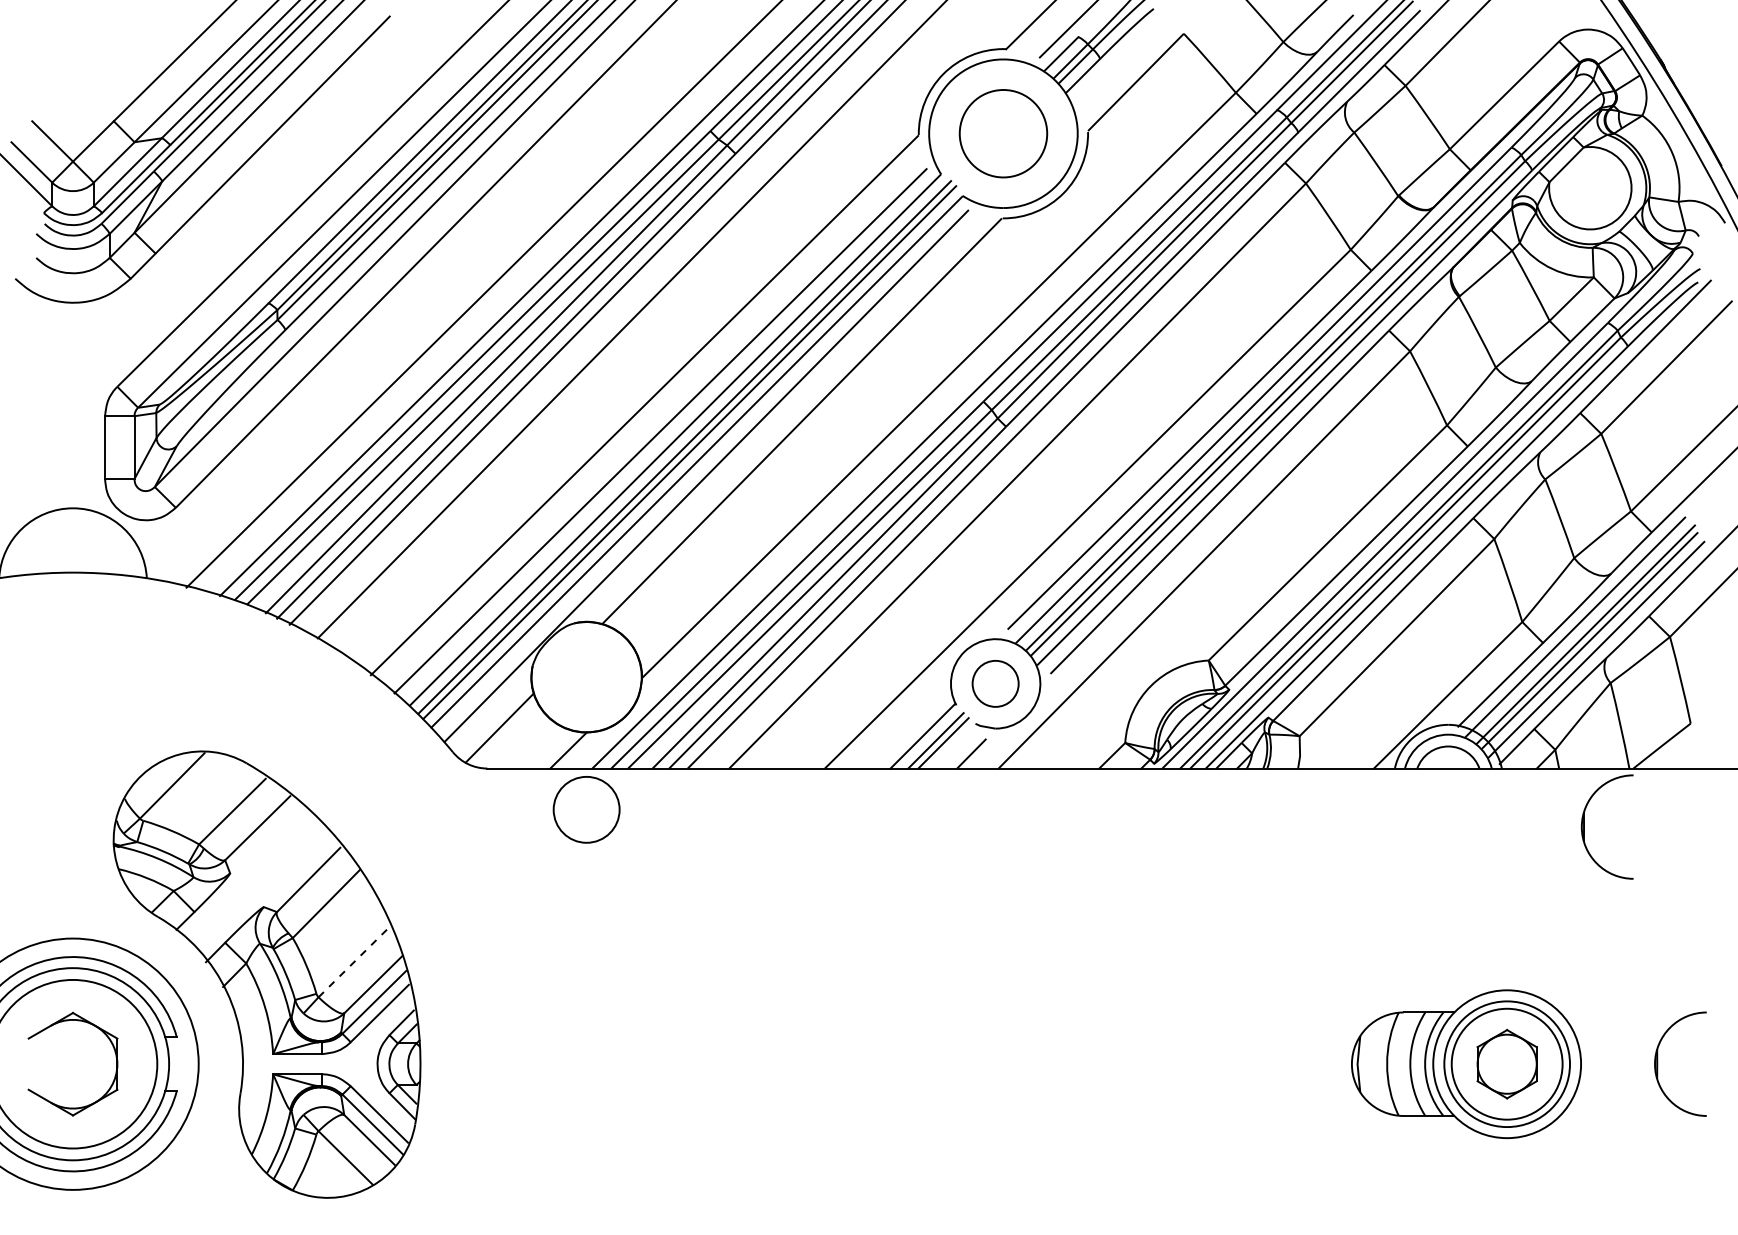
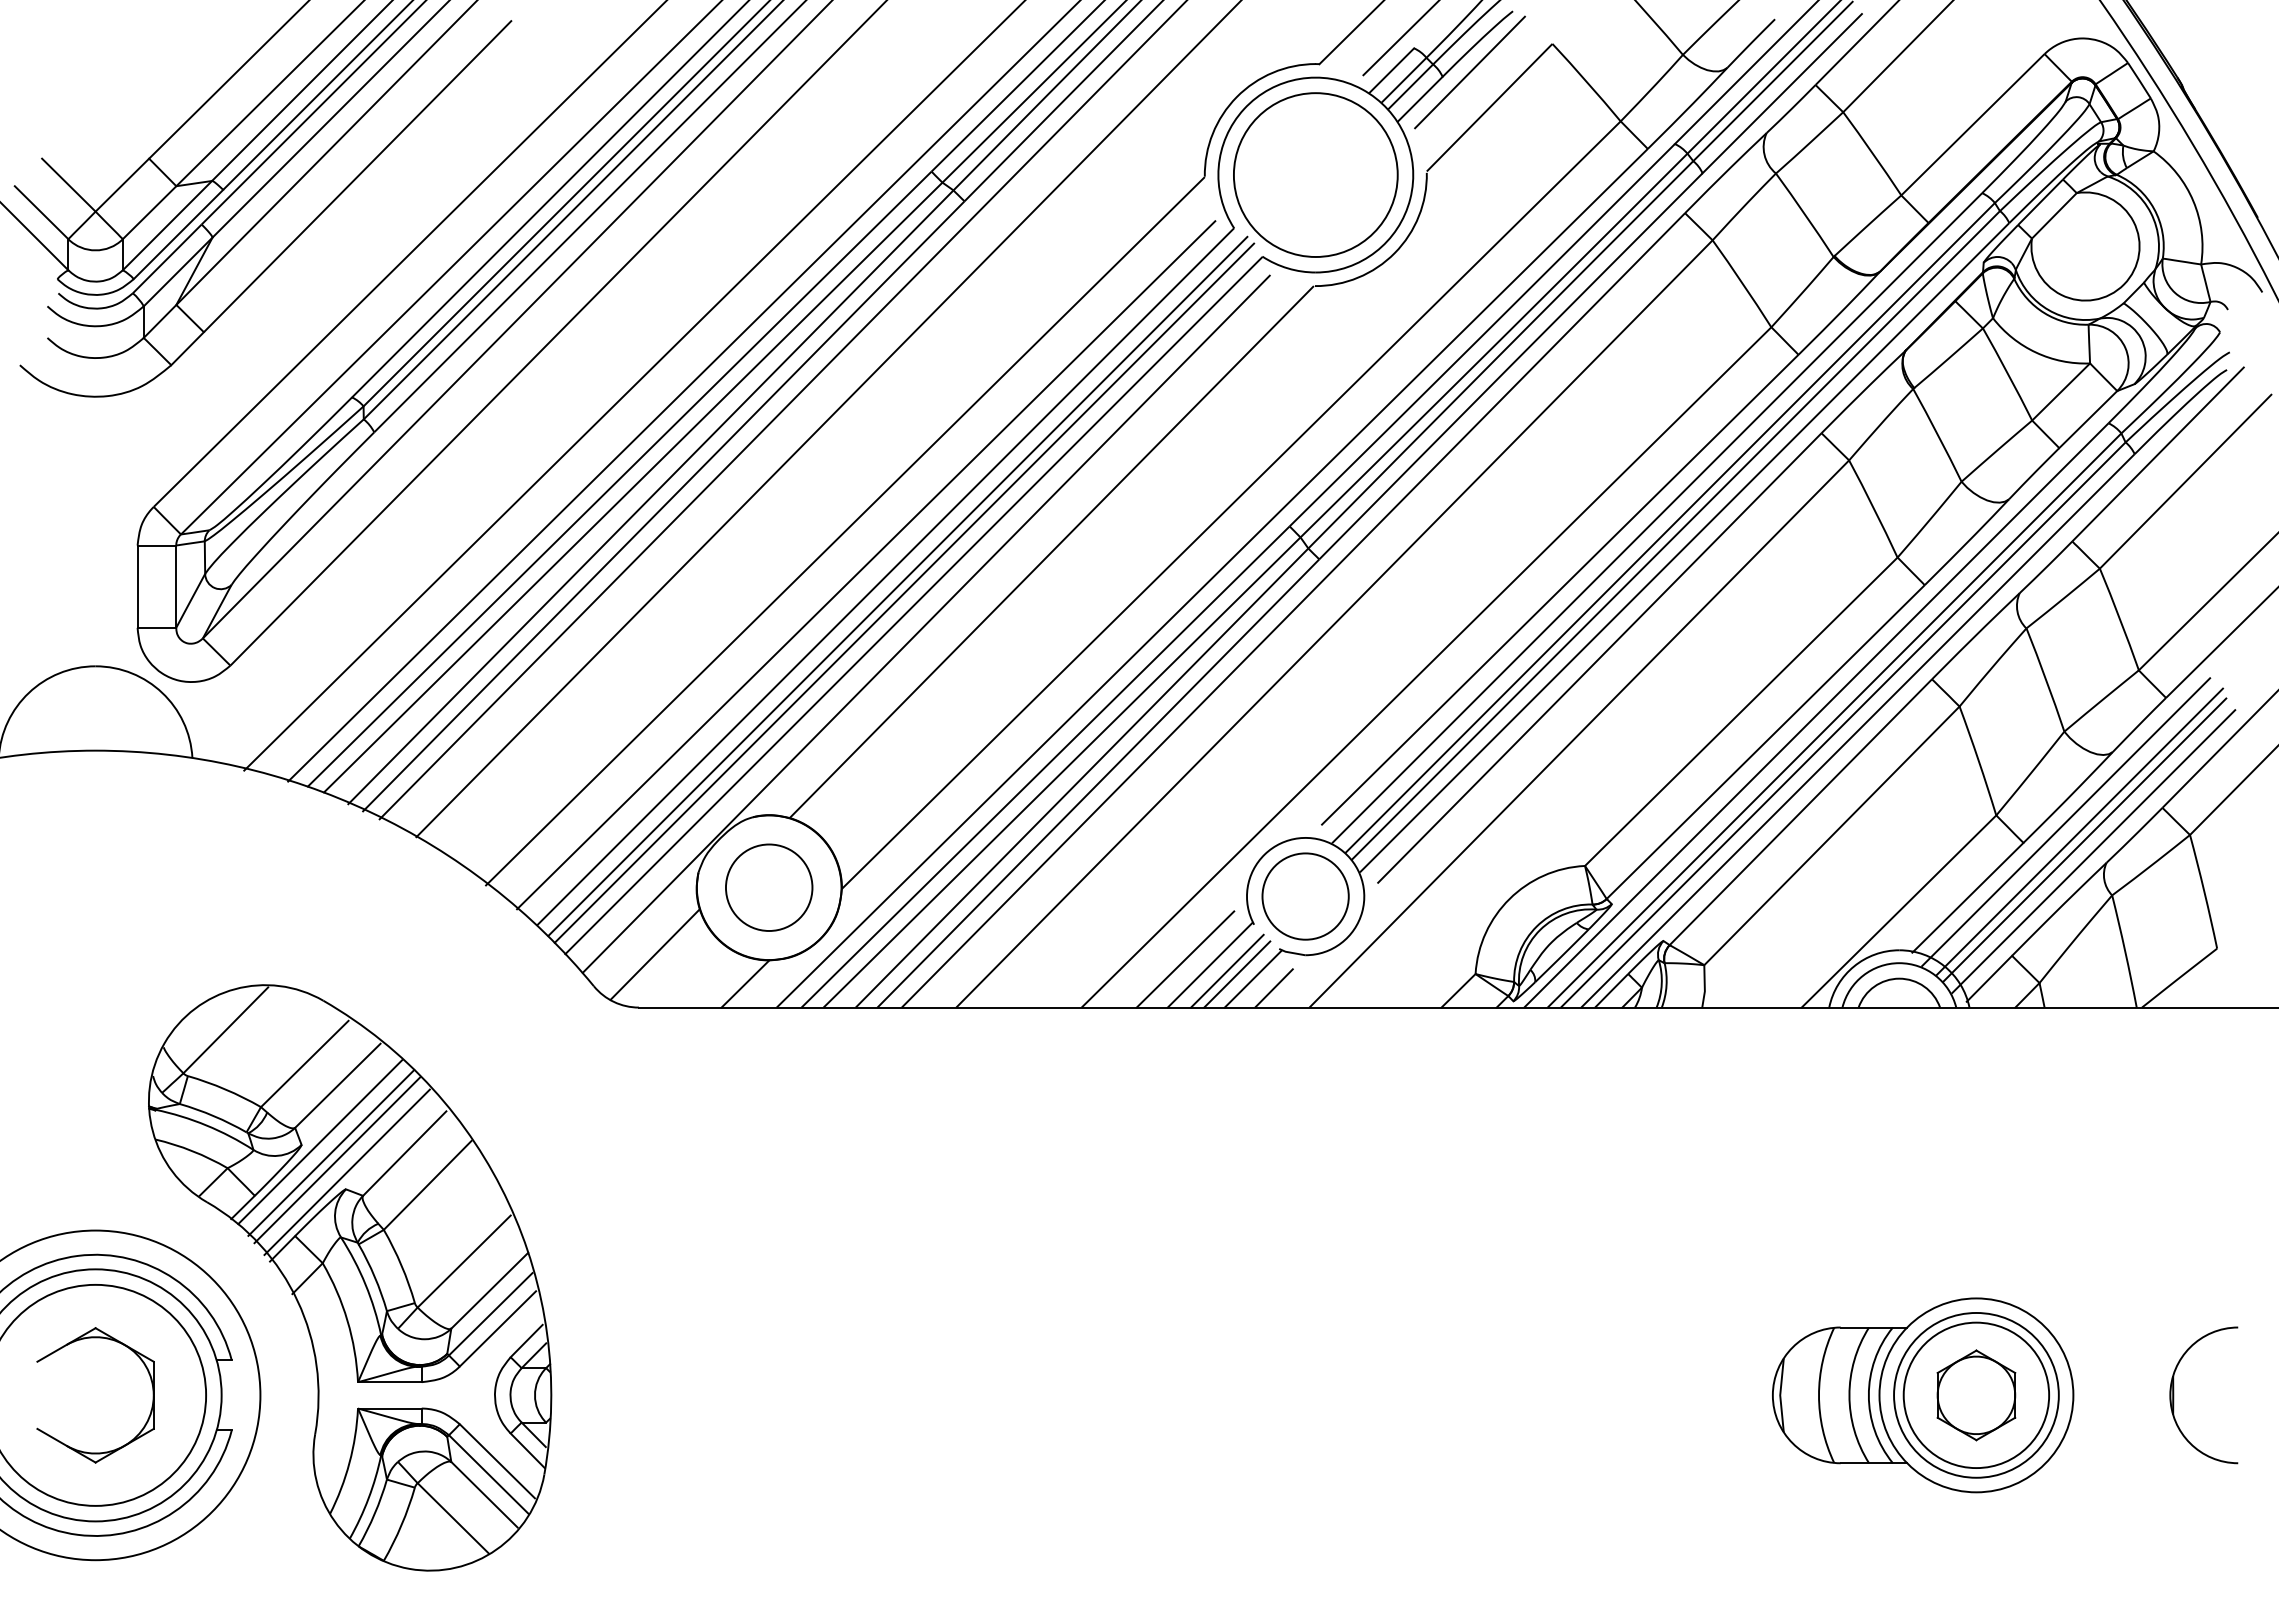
line: (1120, 55) -> (1469, 72), added
circle: (1003, 133) -> (1315, 174), size x1.43
circle: (995, 683) -> (1305, 896), size x1.43
line: (904, 731) -> (1185, 959), added
line: (955, 746) -> (1252, 978), added
circle: (586, 809) -> (769, 887), moved
part: (1584, 827) -> (2078, 1084), removed
line: (244, 871) -> (320, 1142), added
line: (252, 879) -> (331, 1152), added
line: (257, 885) -> (337, 1160), added
line: (264, 894) -> (346, 1172), added
line: (354, 962) -> (464, 1261), dashed -> solid

